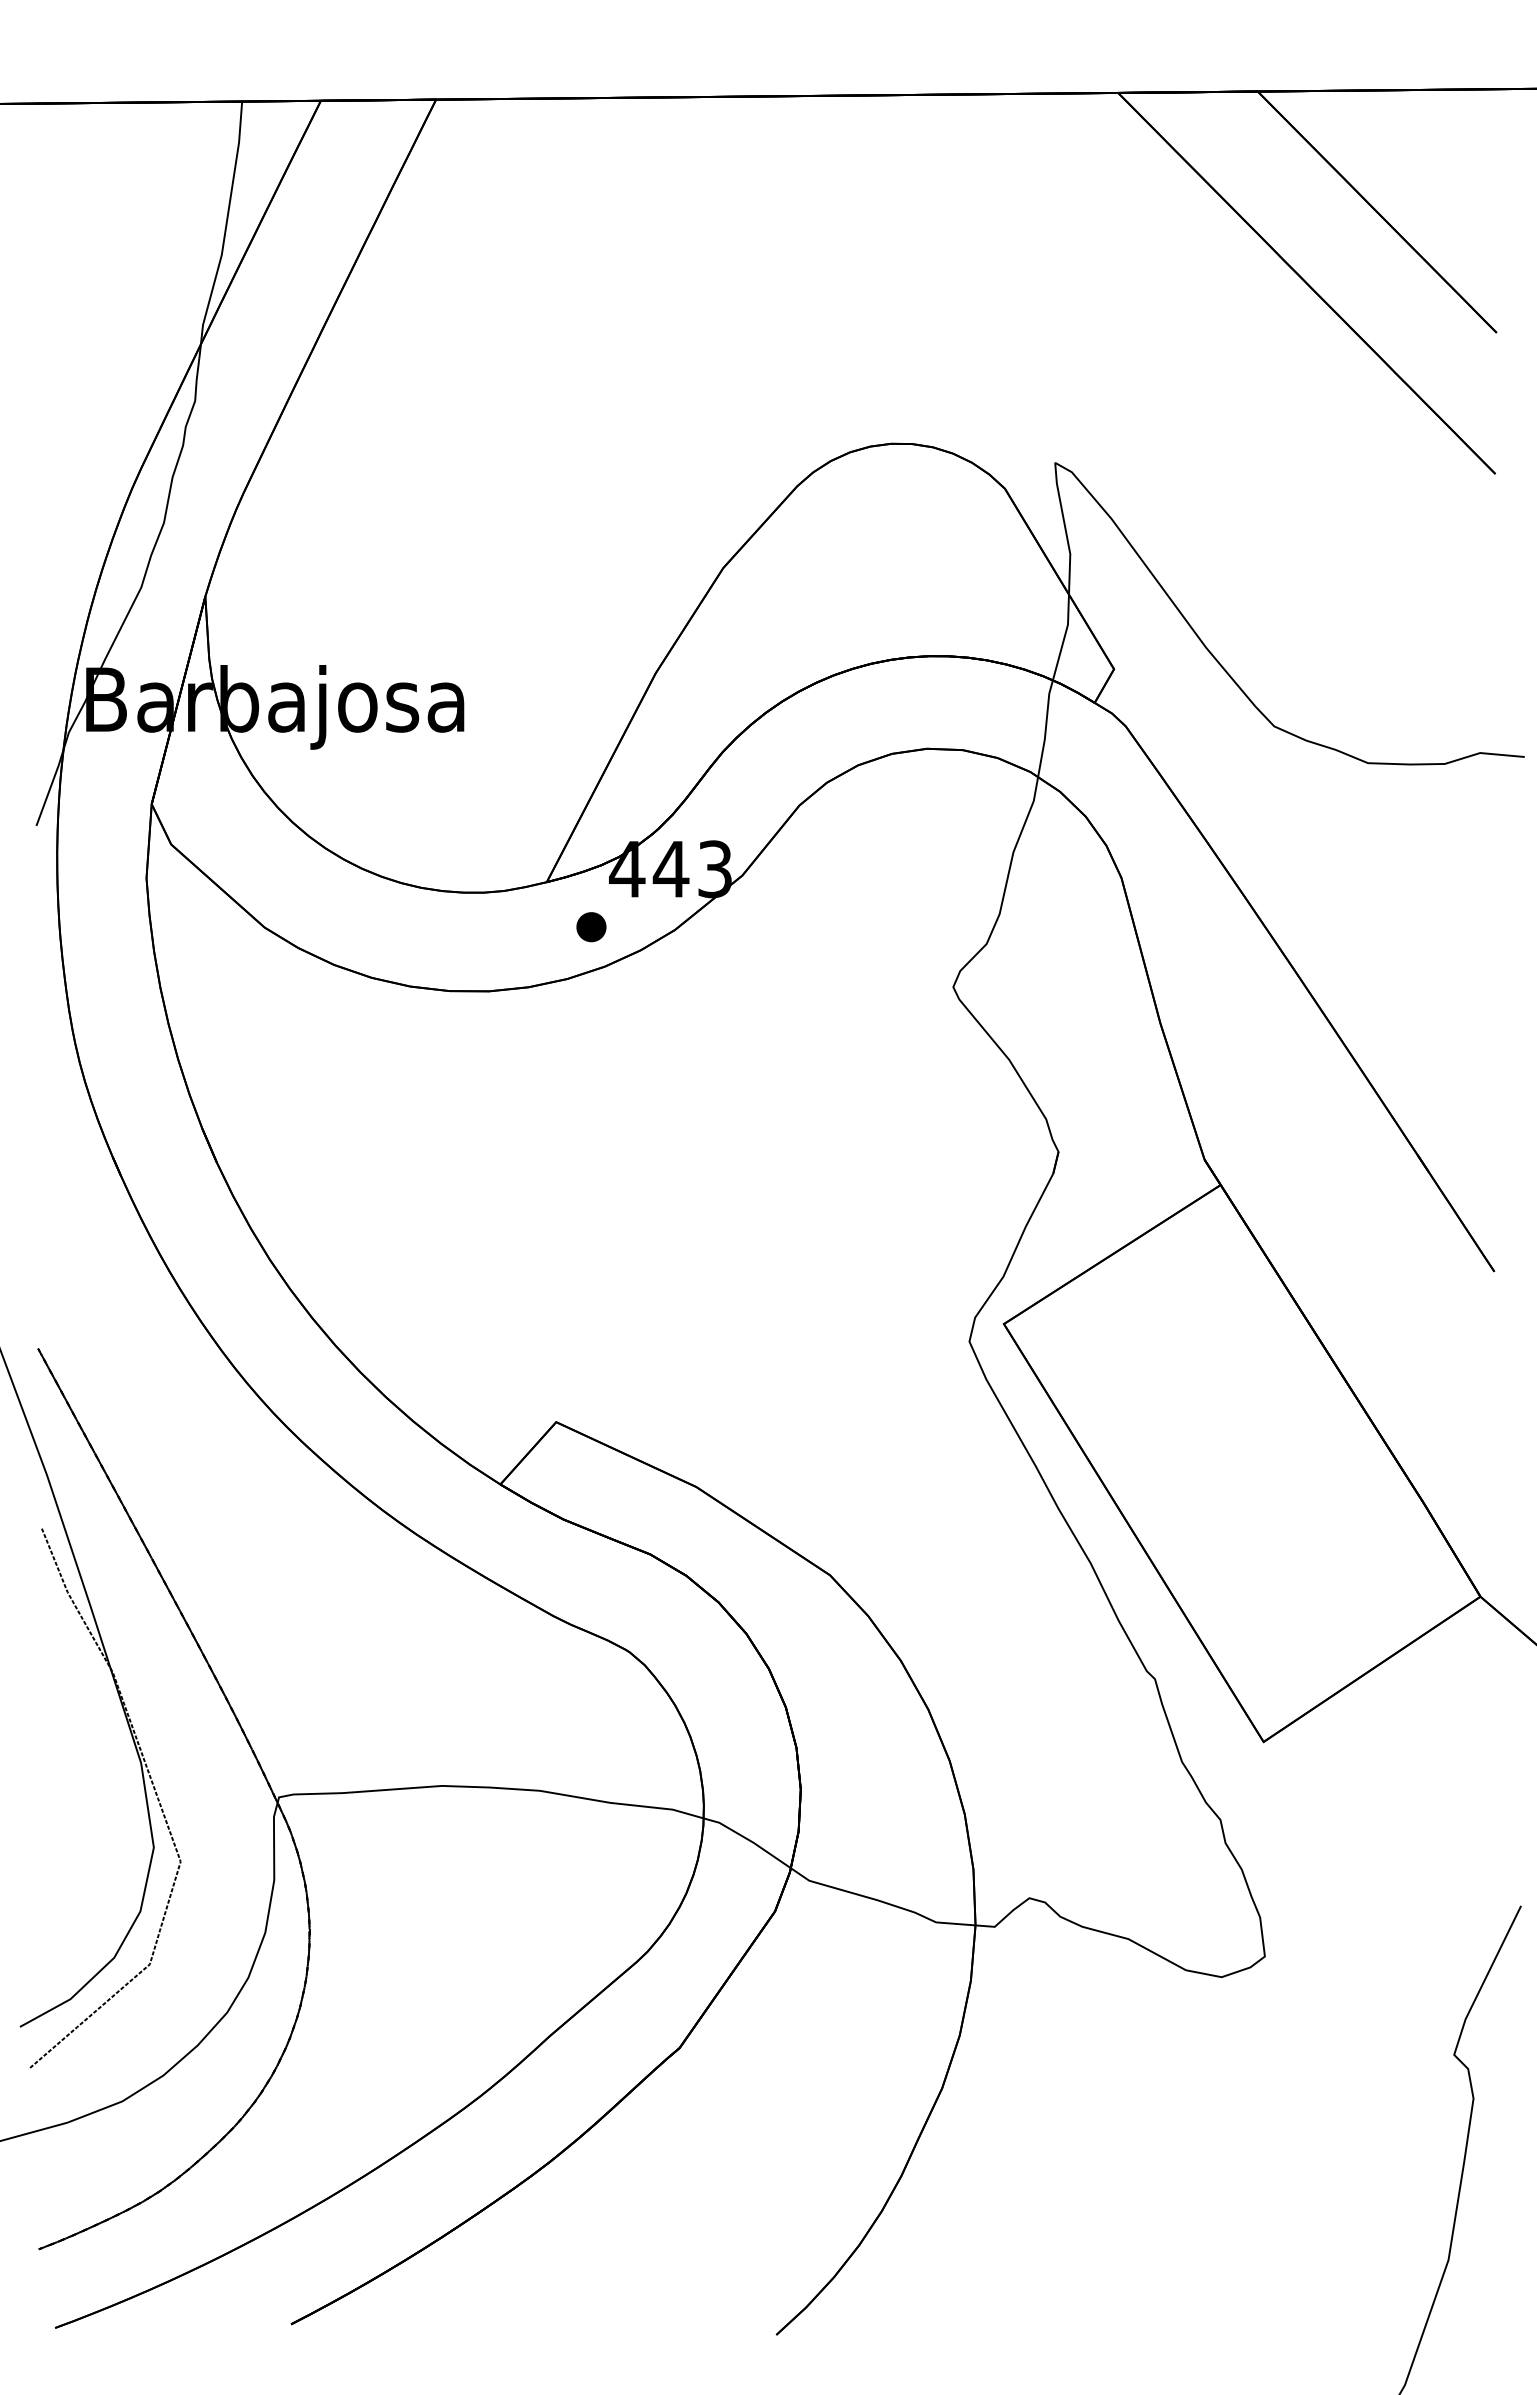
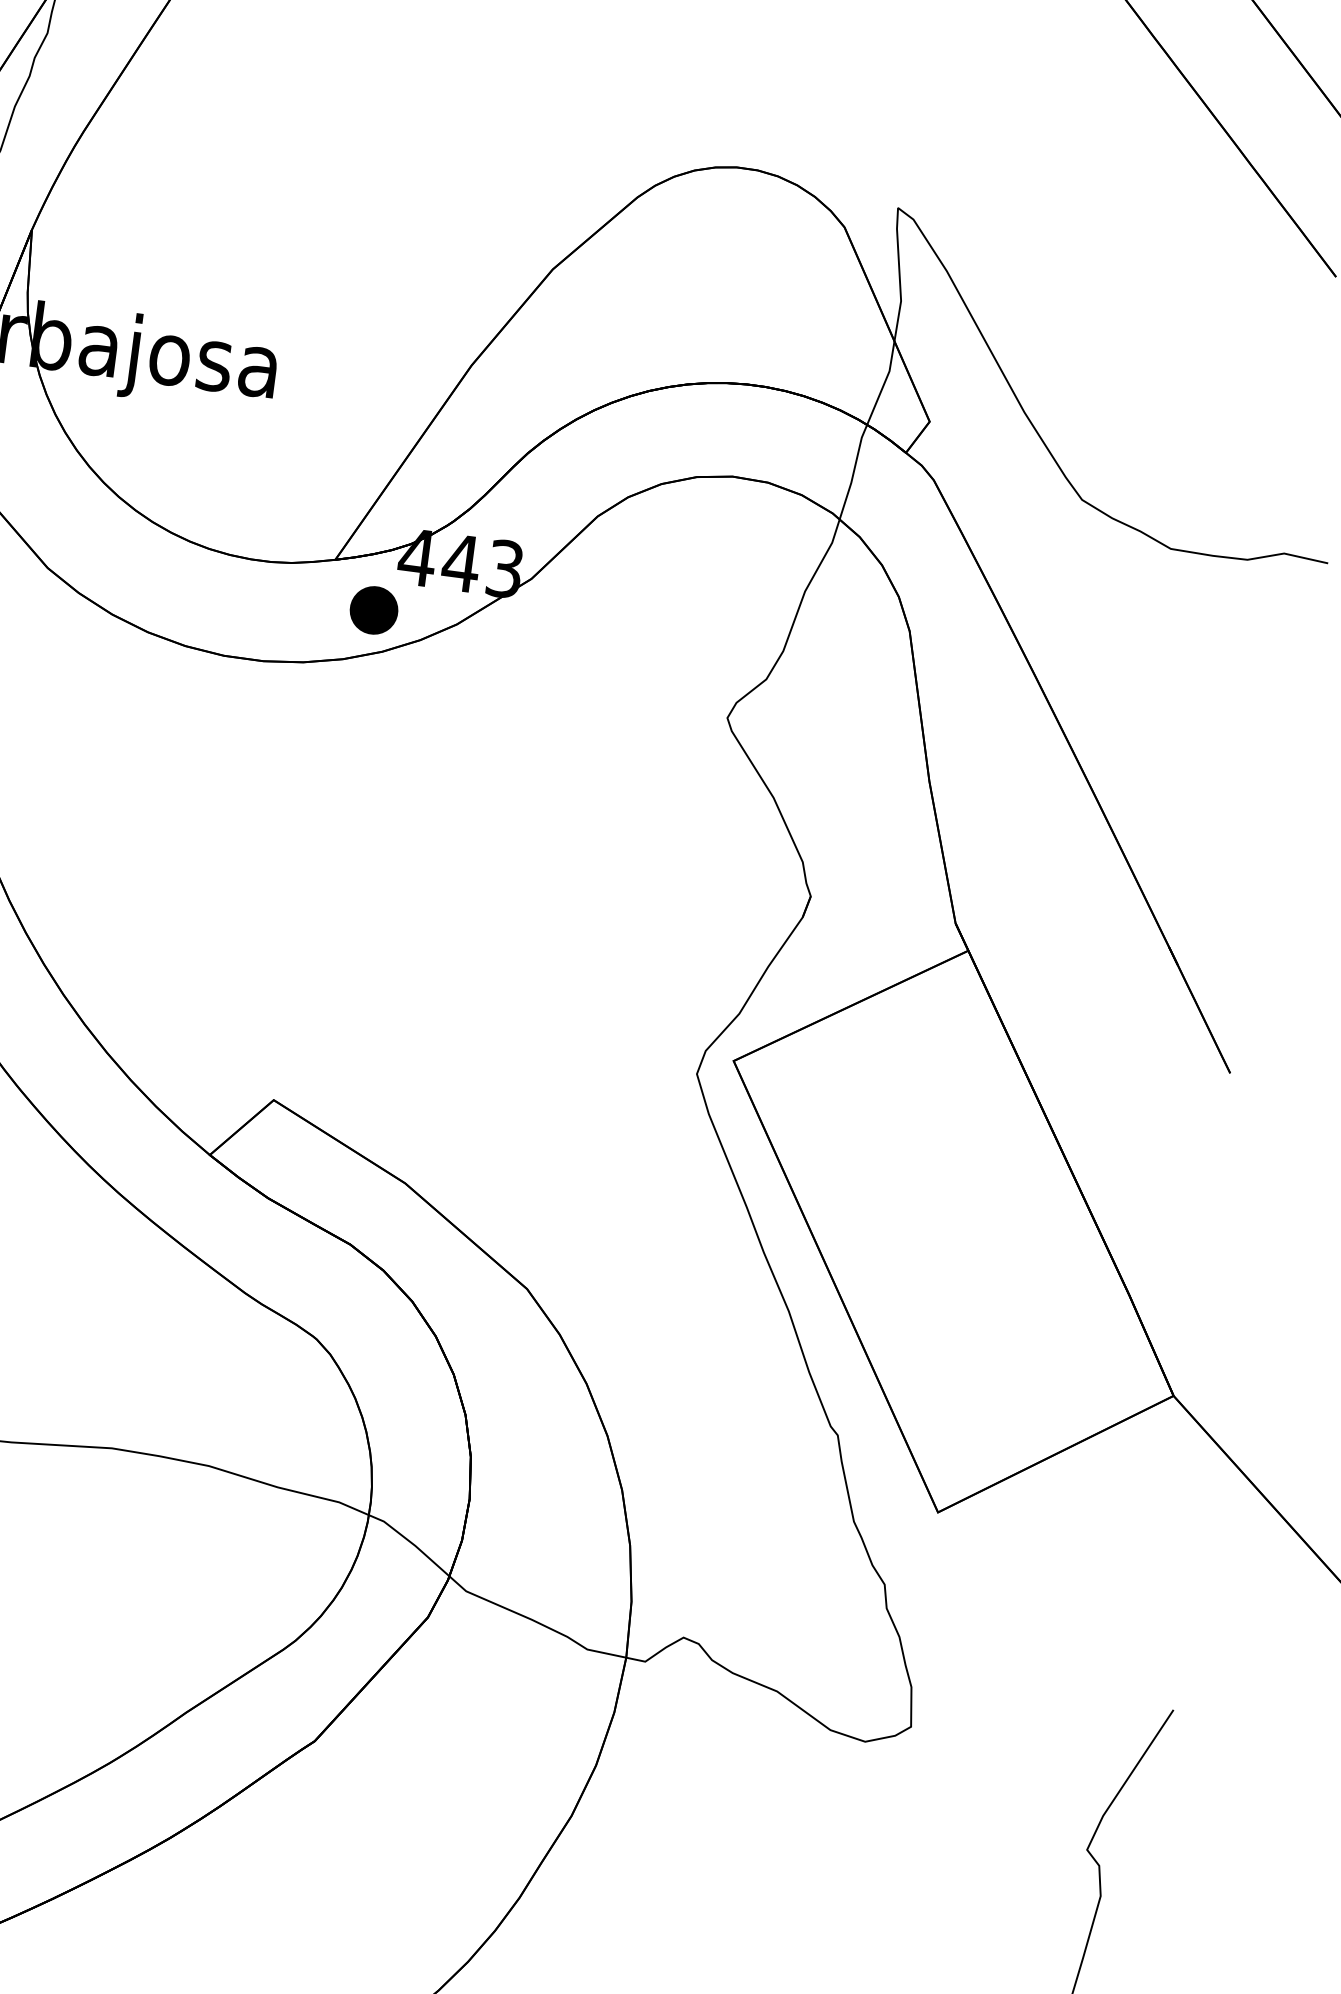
part: (591, 927) -> (374, 610), size x1.6

